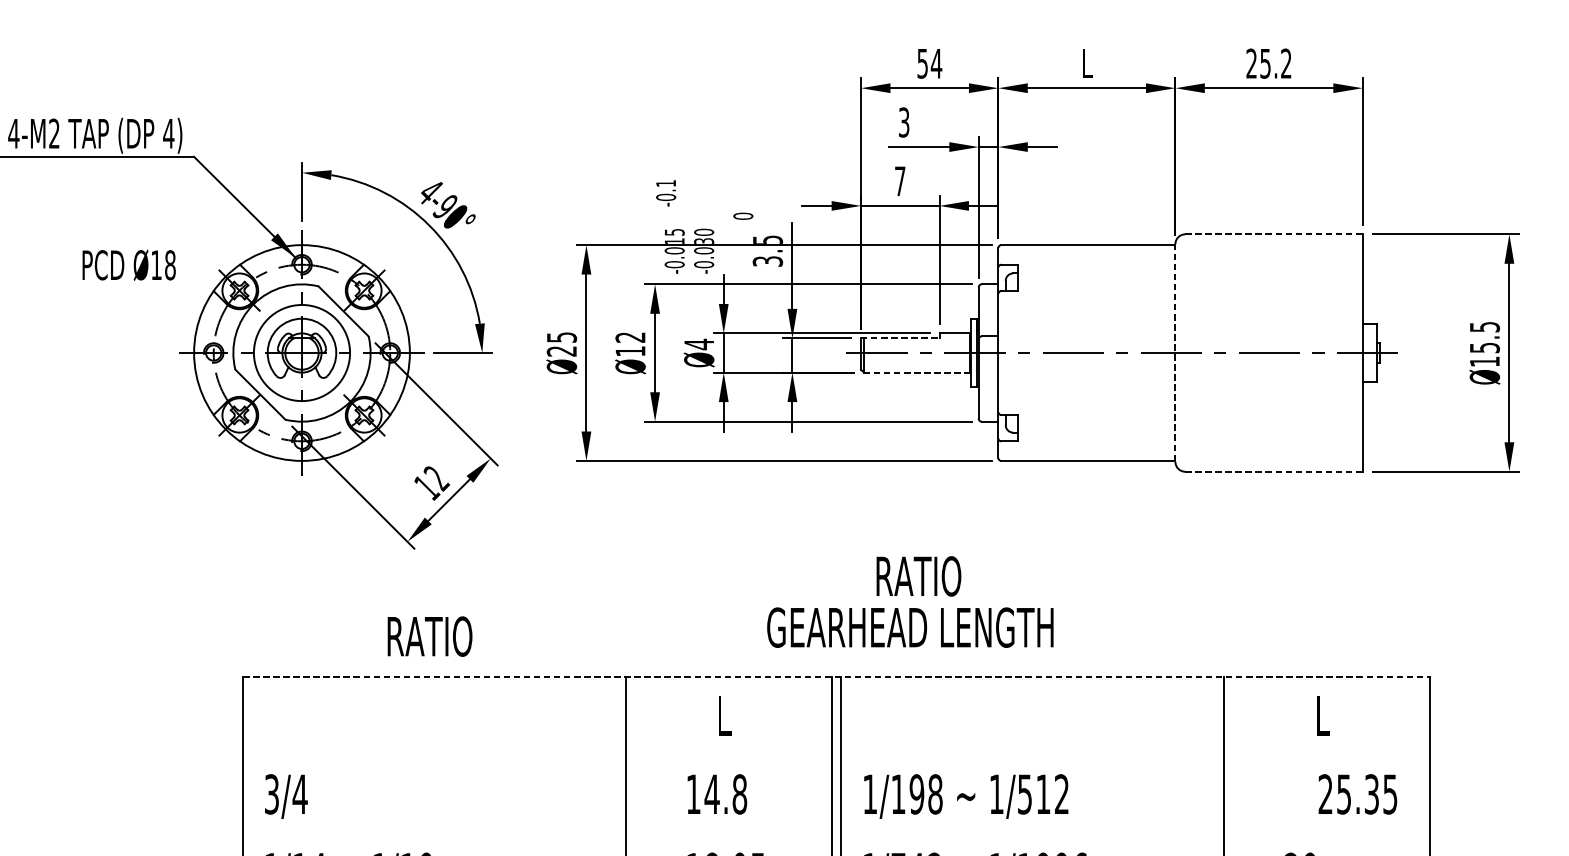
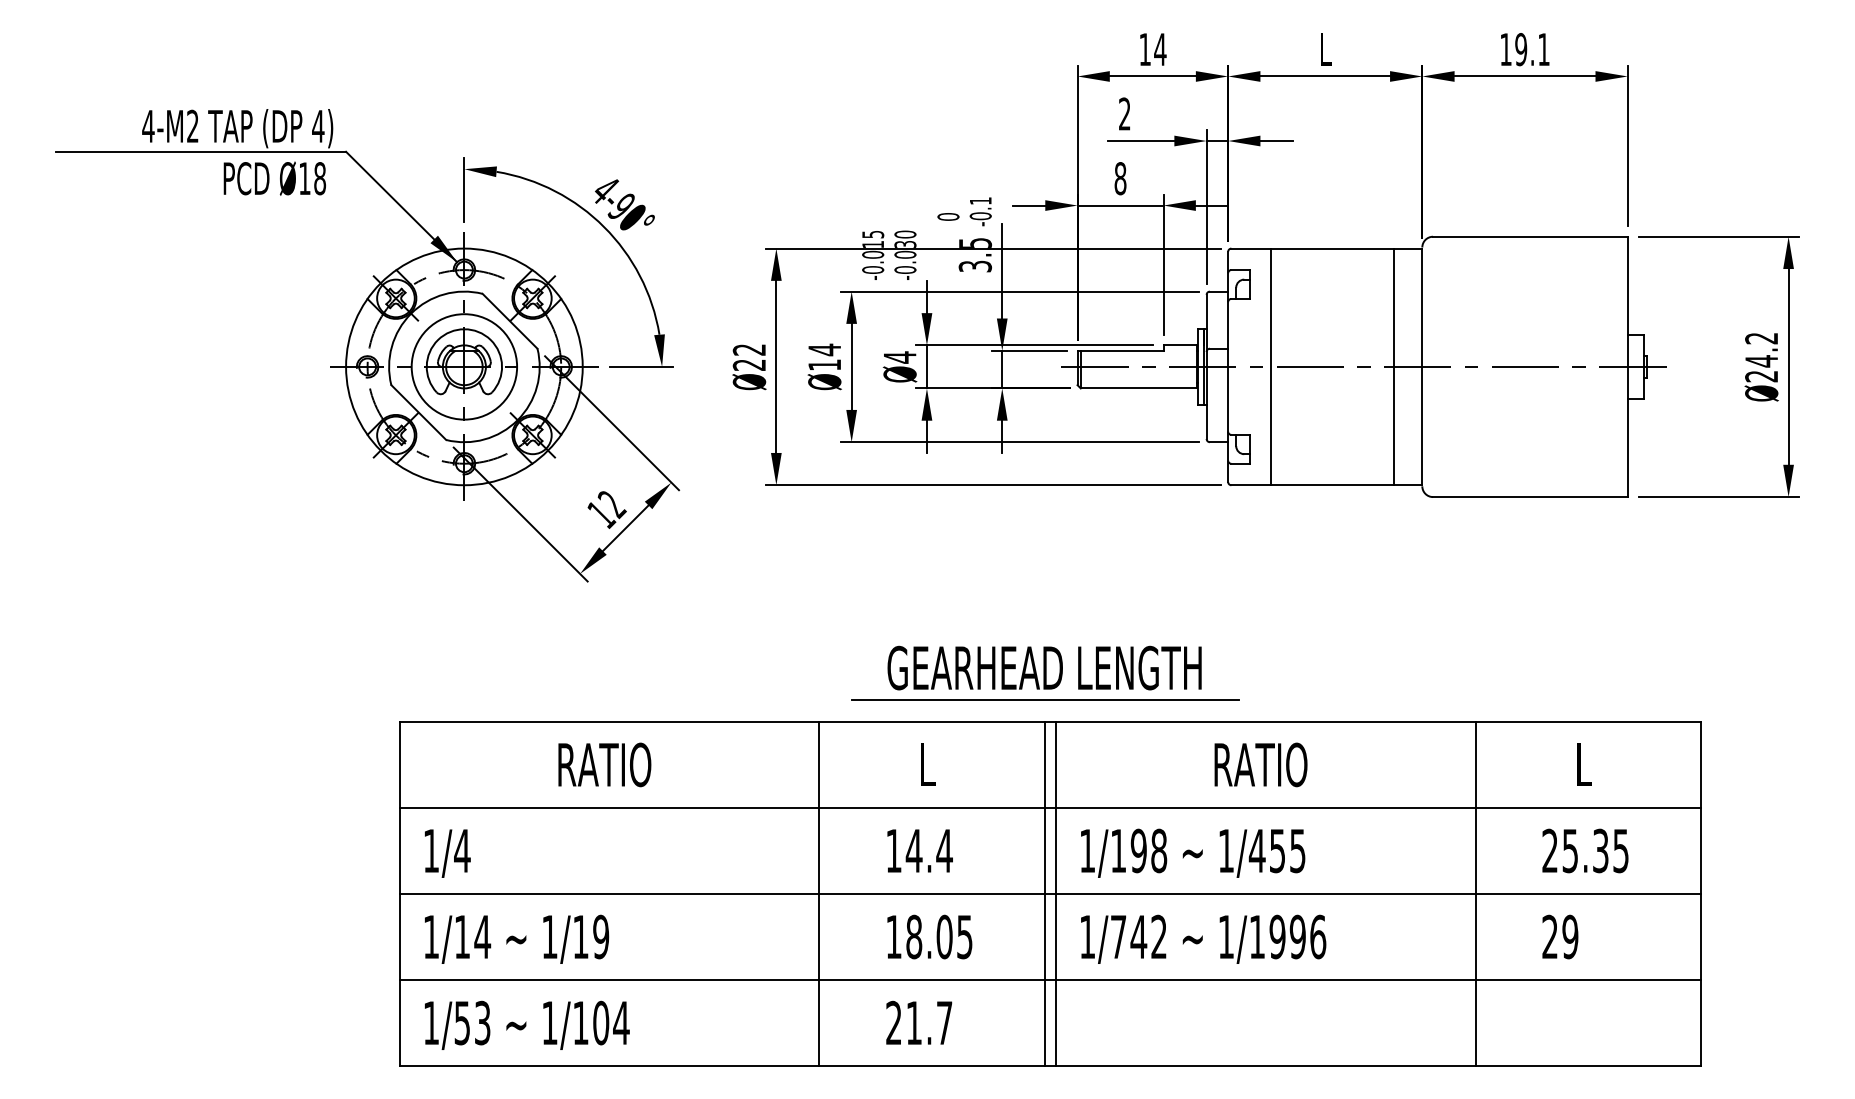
text: (922, 63) -> (1144, 49), 54 -> 14
text: (1268, 63) -> (1524, 49), 25.2 -> 19.1
text: (903, 121) -> (1124, 113), 3 -> 2
text: (900, 181) -> (1120, 178), 7 -> 8
text: (665, 193) -> (980, 211), moved
line: (1274, 234) -> (1530, 236), dashed -> solid
text: (128, 265) -> (274, 178), moved
text: (561, 337) -> (749, 349), Ø25 -> Ø22
text: (630, 337) -> (824, 349), Ø12 -> Ø14
line: (901, 338) -> (1121, 350), dashed -> solid
text: (1484, 344) -> (1761, 357), Ø15.5 -> Ø24.2
line: (1037, 352) -> (1271, 366), added
line: (1150, 352) -> (1394, 366), added
line: (1175, 352) -> (1422, 366), dashed -> solid
line: (917, 372) -> (1139, 388), dashed -> solid
line: (1274, 472) -> (1530, 497), dashed -> solid
text: (918, 576) -> (1260, 764), moved
text: (910, 627) -> (1044, 667), moved
text: (429, 636) -> (604, 764), moved
line: (830, 657) -> (1044, 700), added
line: (836, 676) -> (1050, 721), dashed -> solid
line: (836, 754) -> (1050, 807), added
text: (271, 793) -> (430, 850), 3/4 -> 1/4
text: (739, 793) -> (944, 850), 14.8 -> 14.4
text: (1042, 793) -> (1276, 850), 1/512 -> 1/455
text: (1357, 793) -> (1585, 850), moved
line: (836, 834) -> (1050, 894), added

